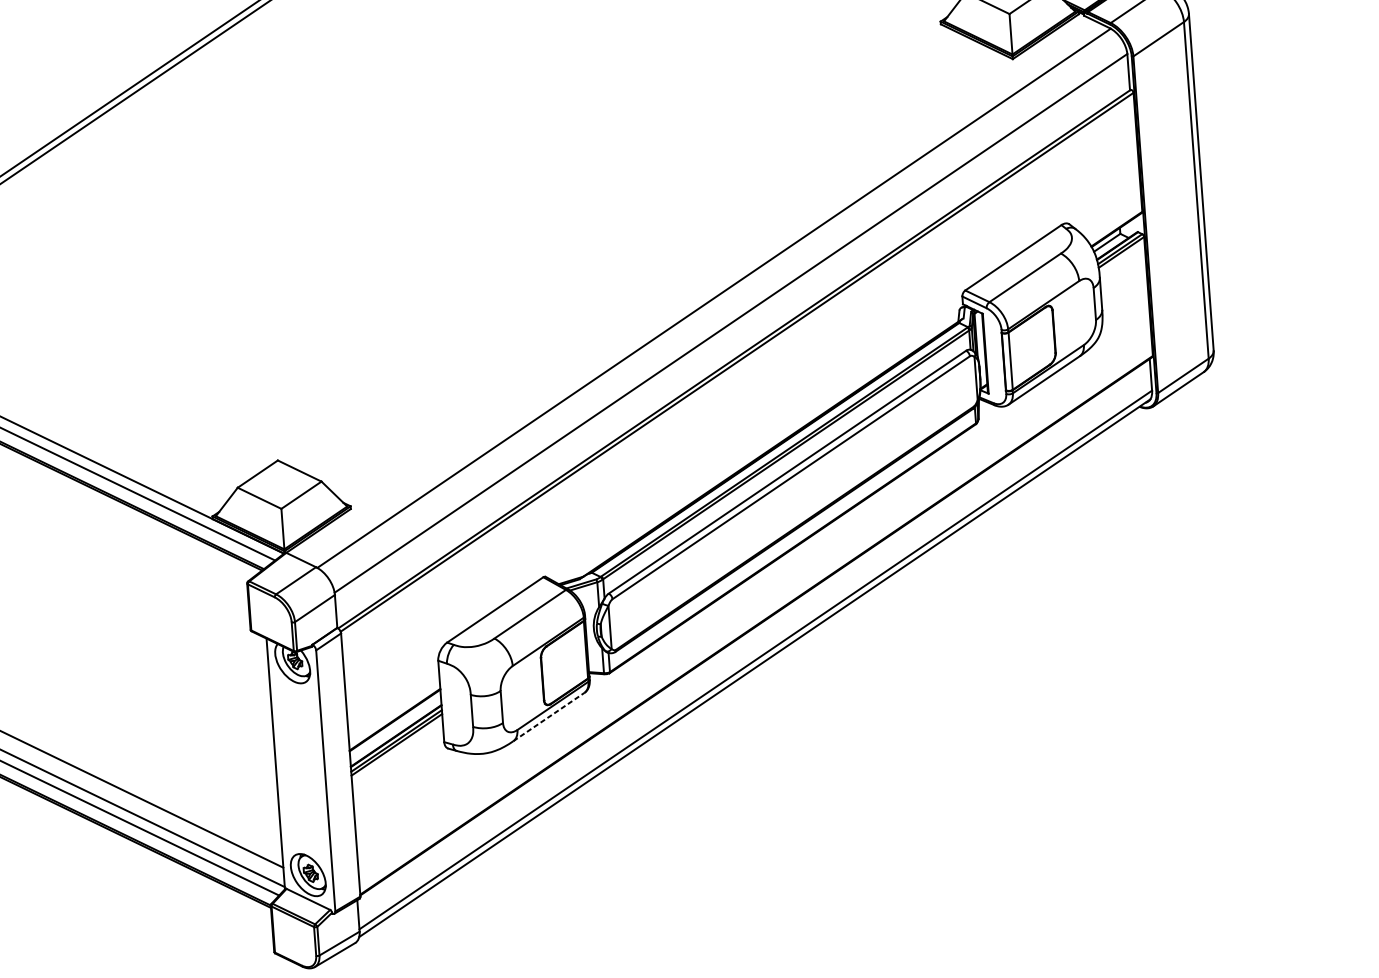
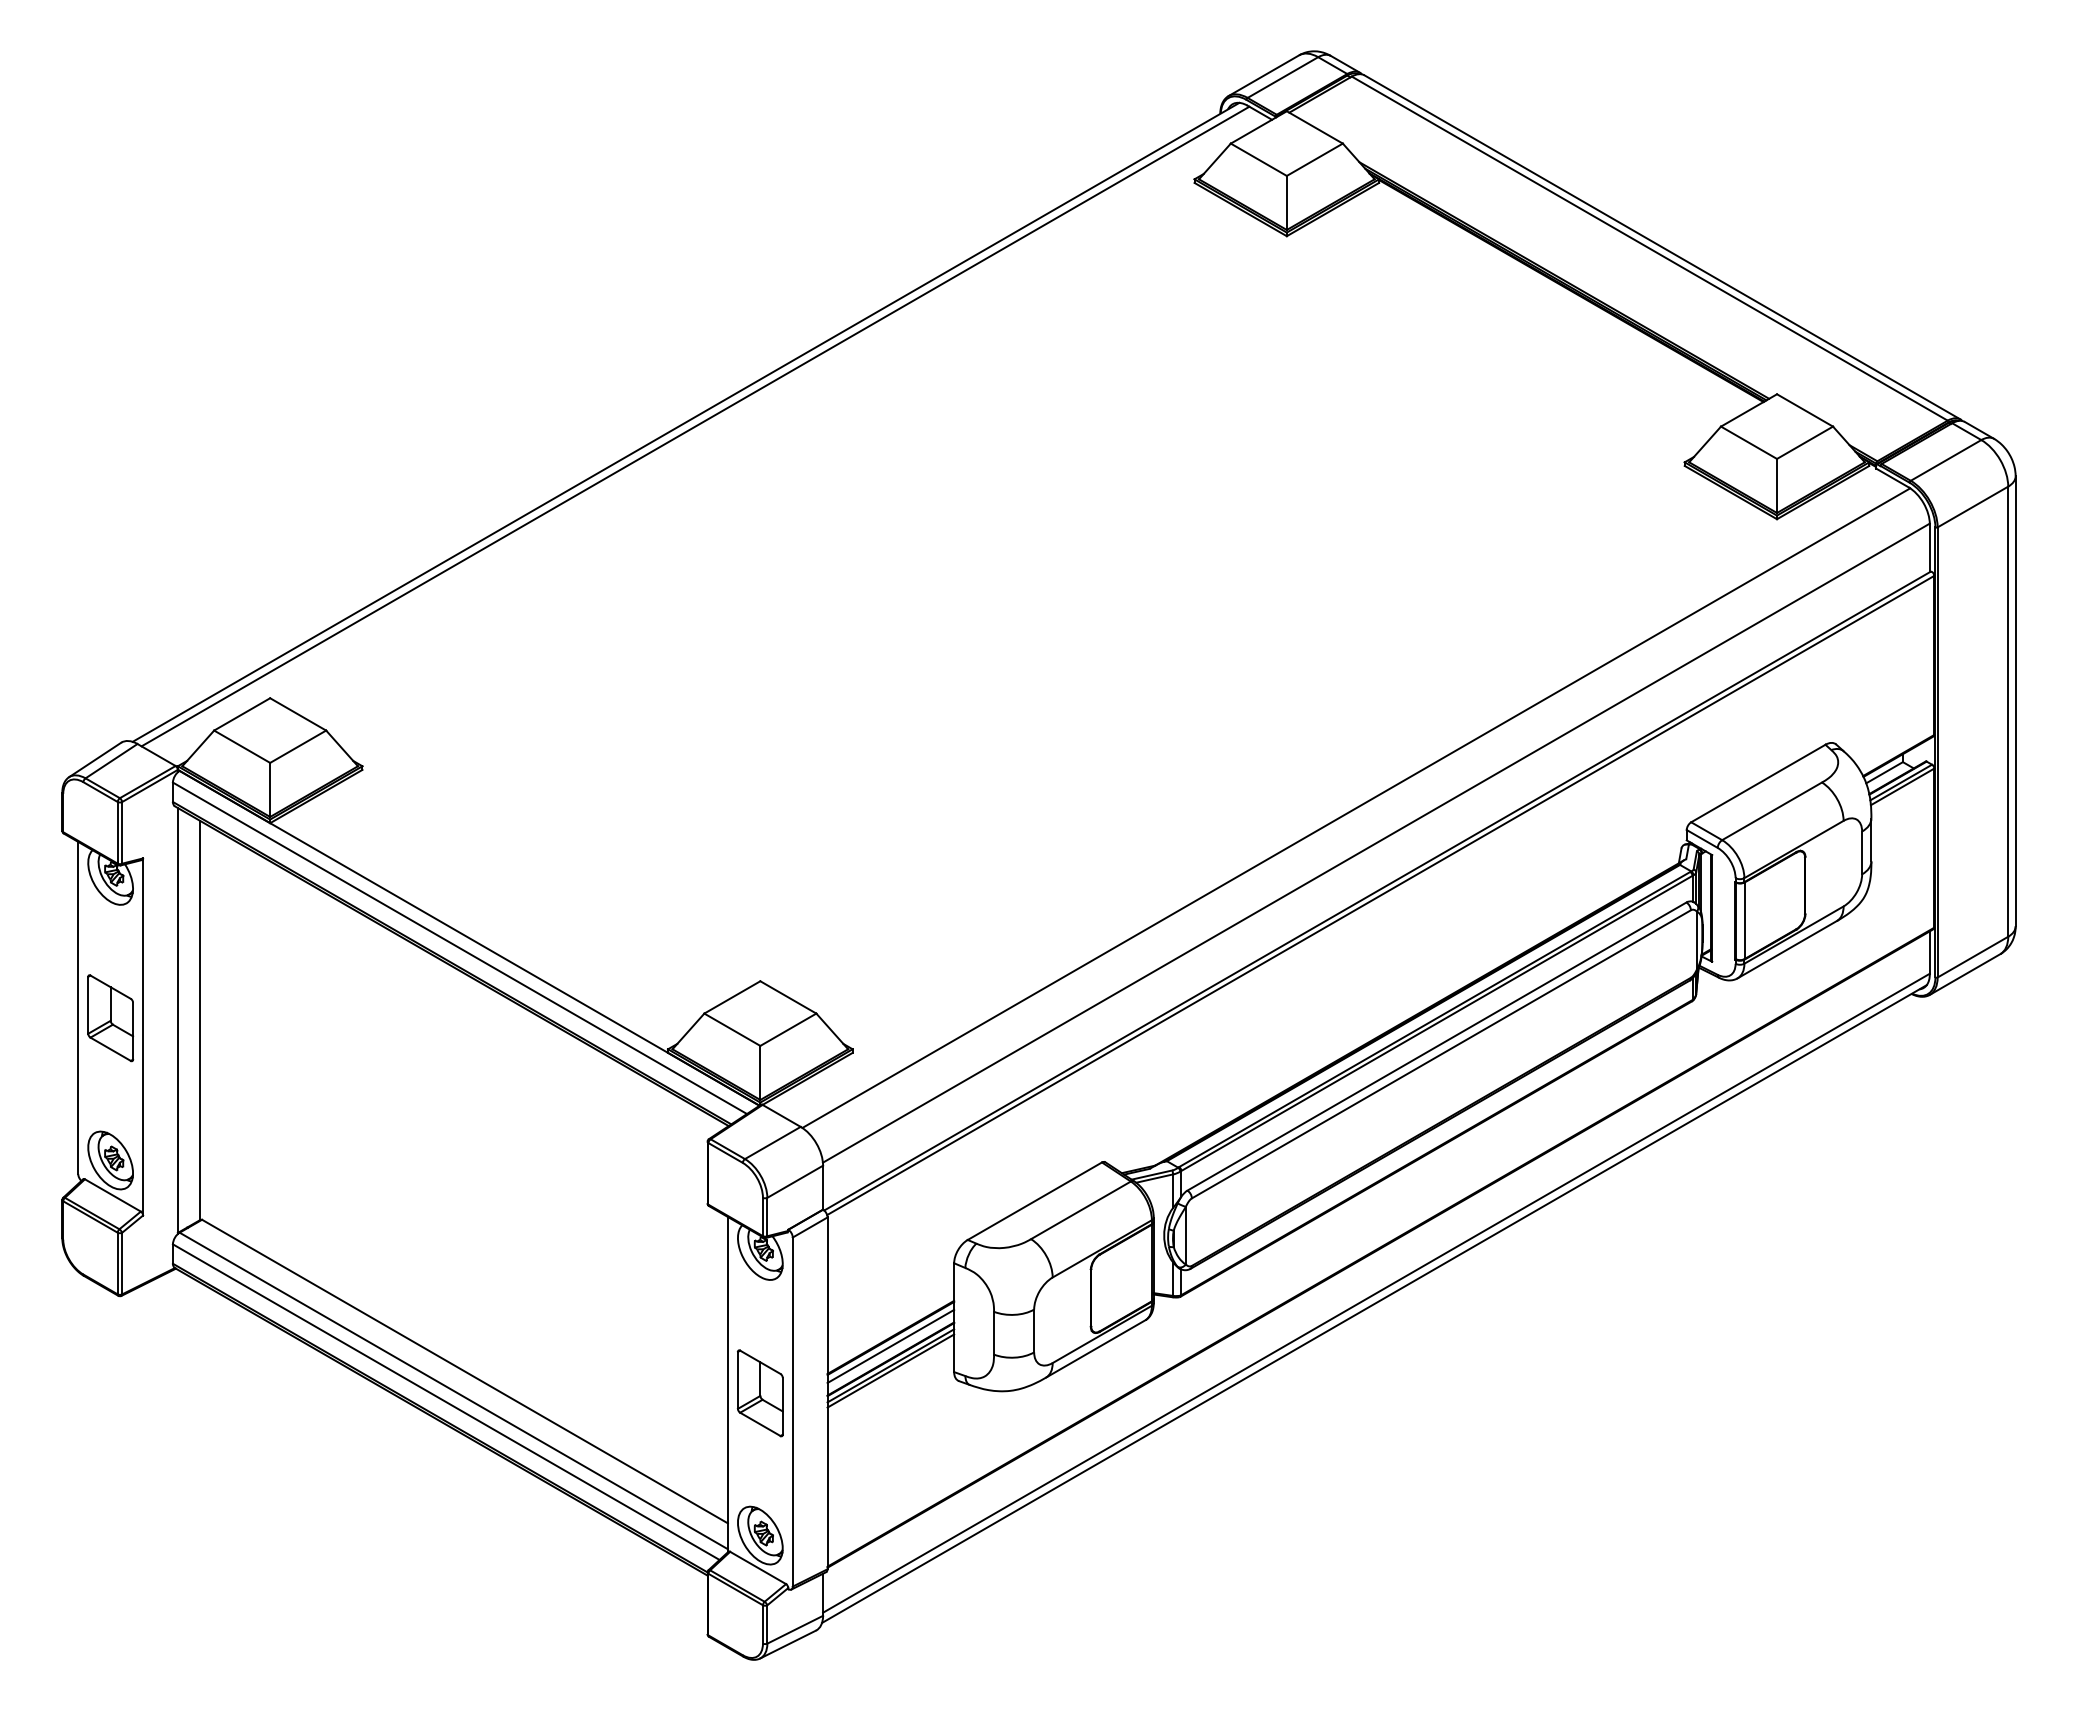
line: (549, 716) -> (1096, 1348), dashed -> solid
line: (395, 726) -> (890, 1346), added
part: (299, 768) -> (759, 1393), added

